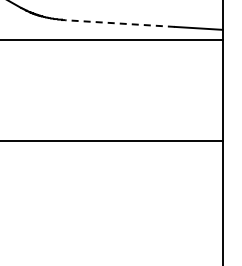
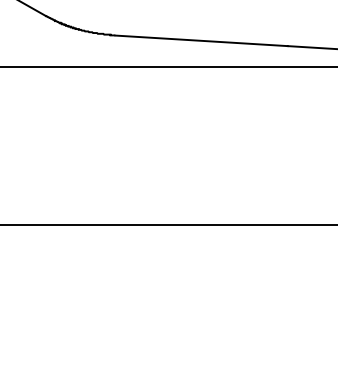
line: (119, 23) -> (200, 40), dashed -> solid

